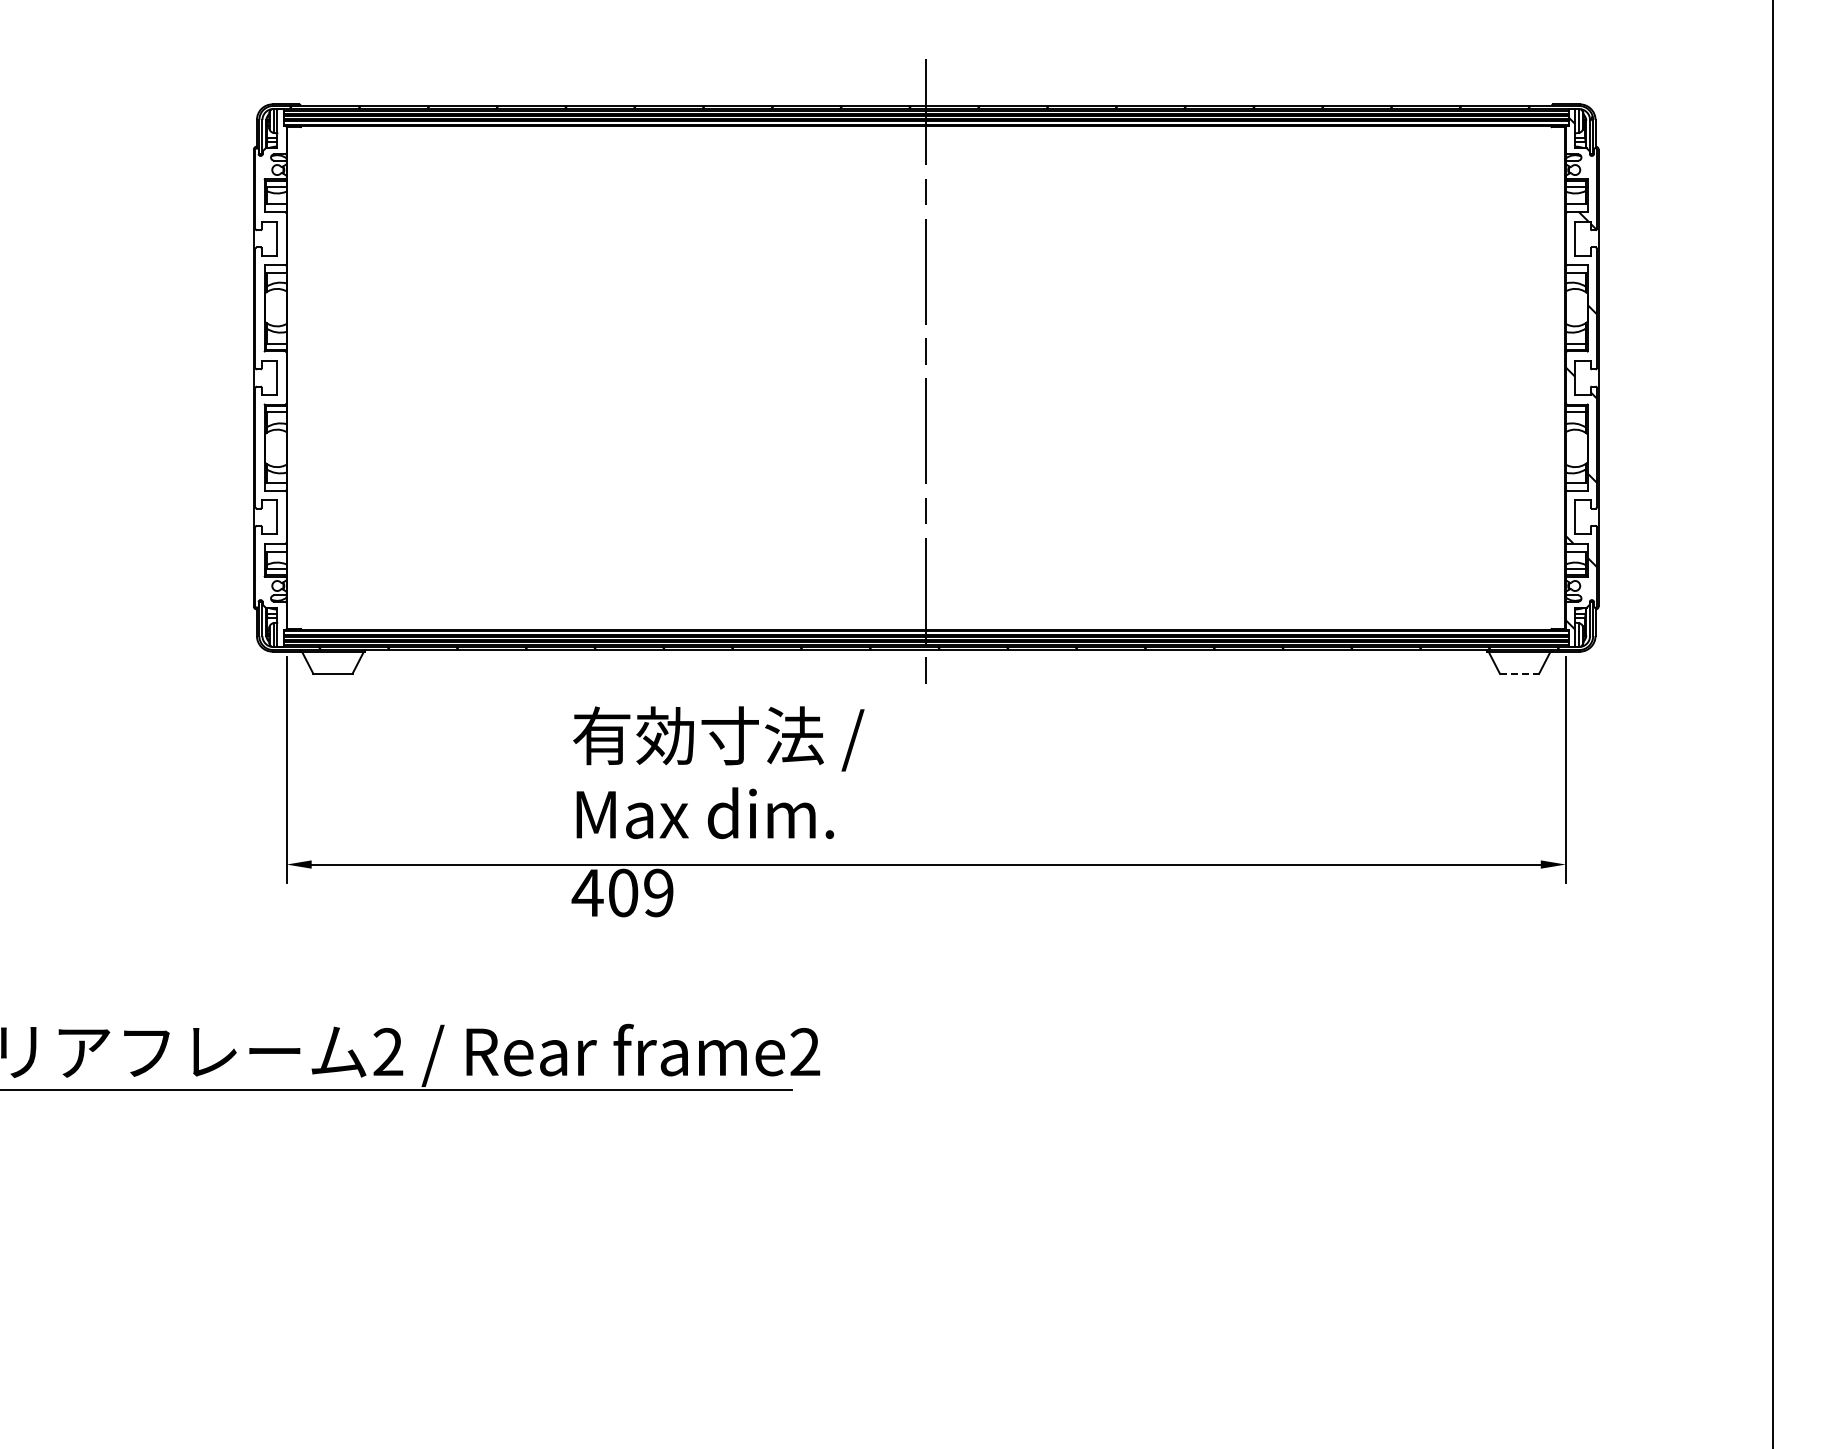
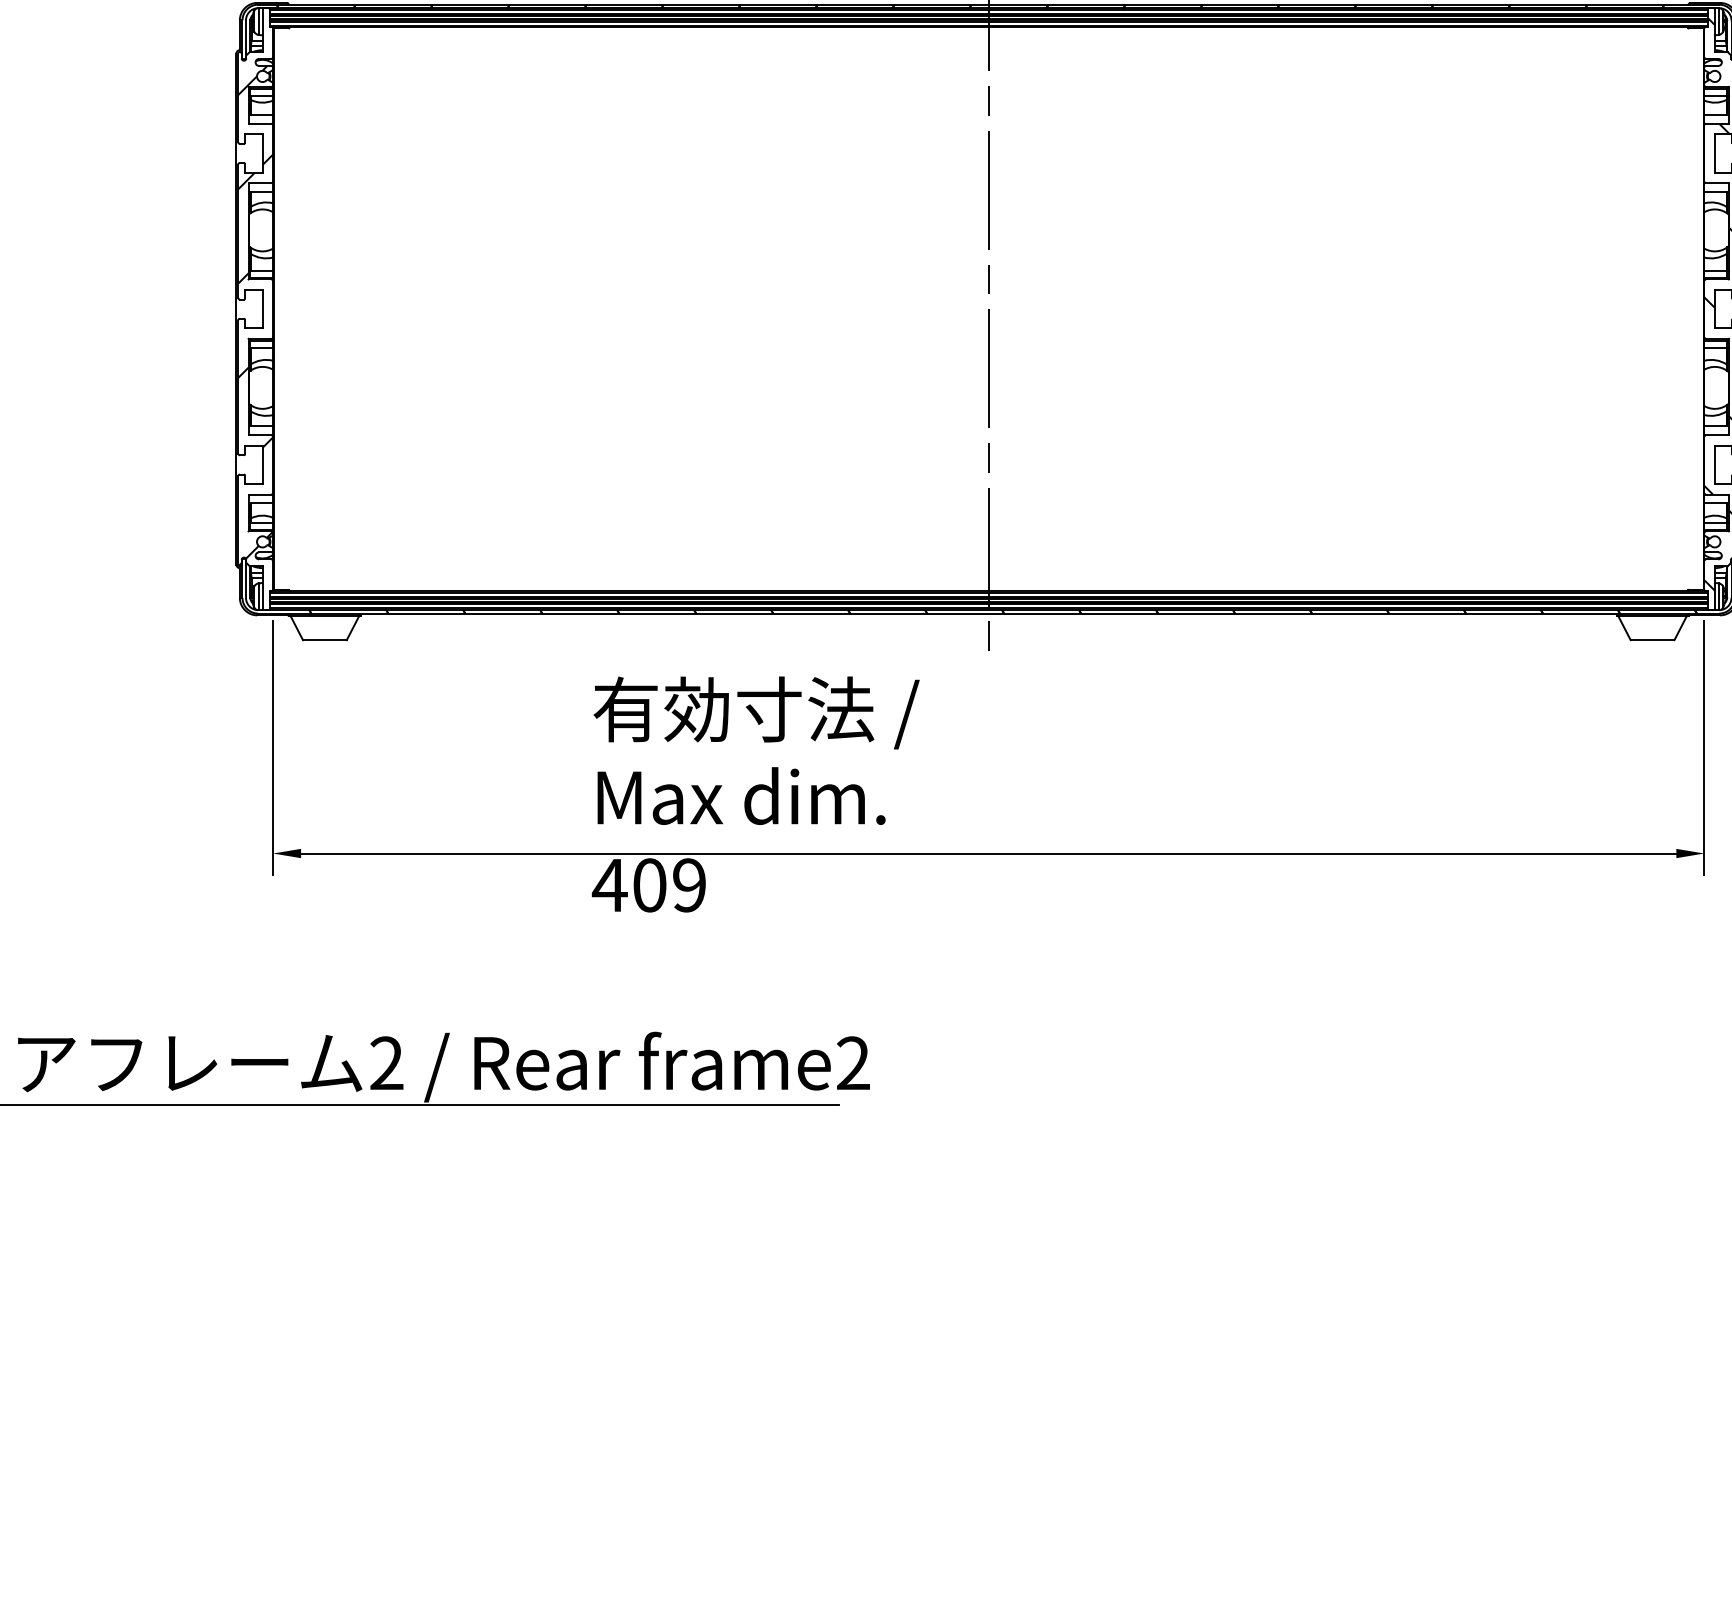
hatch: (270, 383) -> (255, 315), added
line: (1519, 673) -> (1652, 639), dashed -> solid

